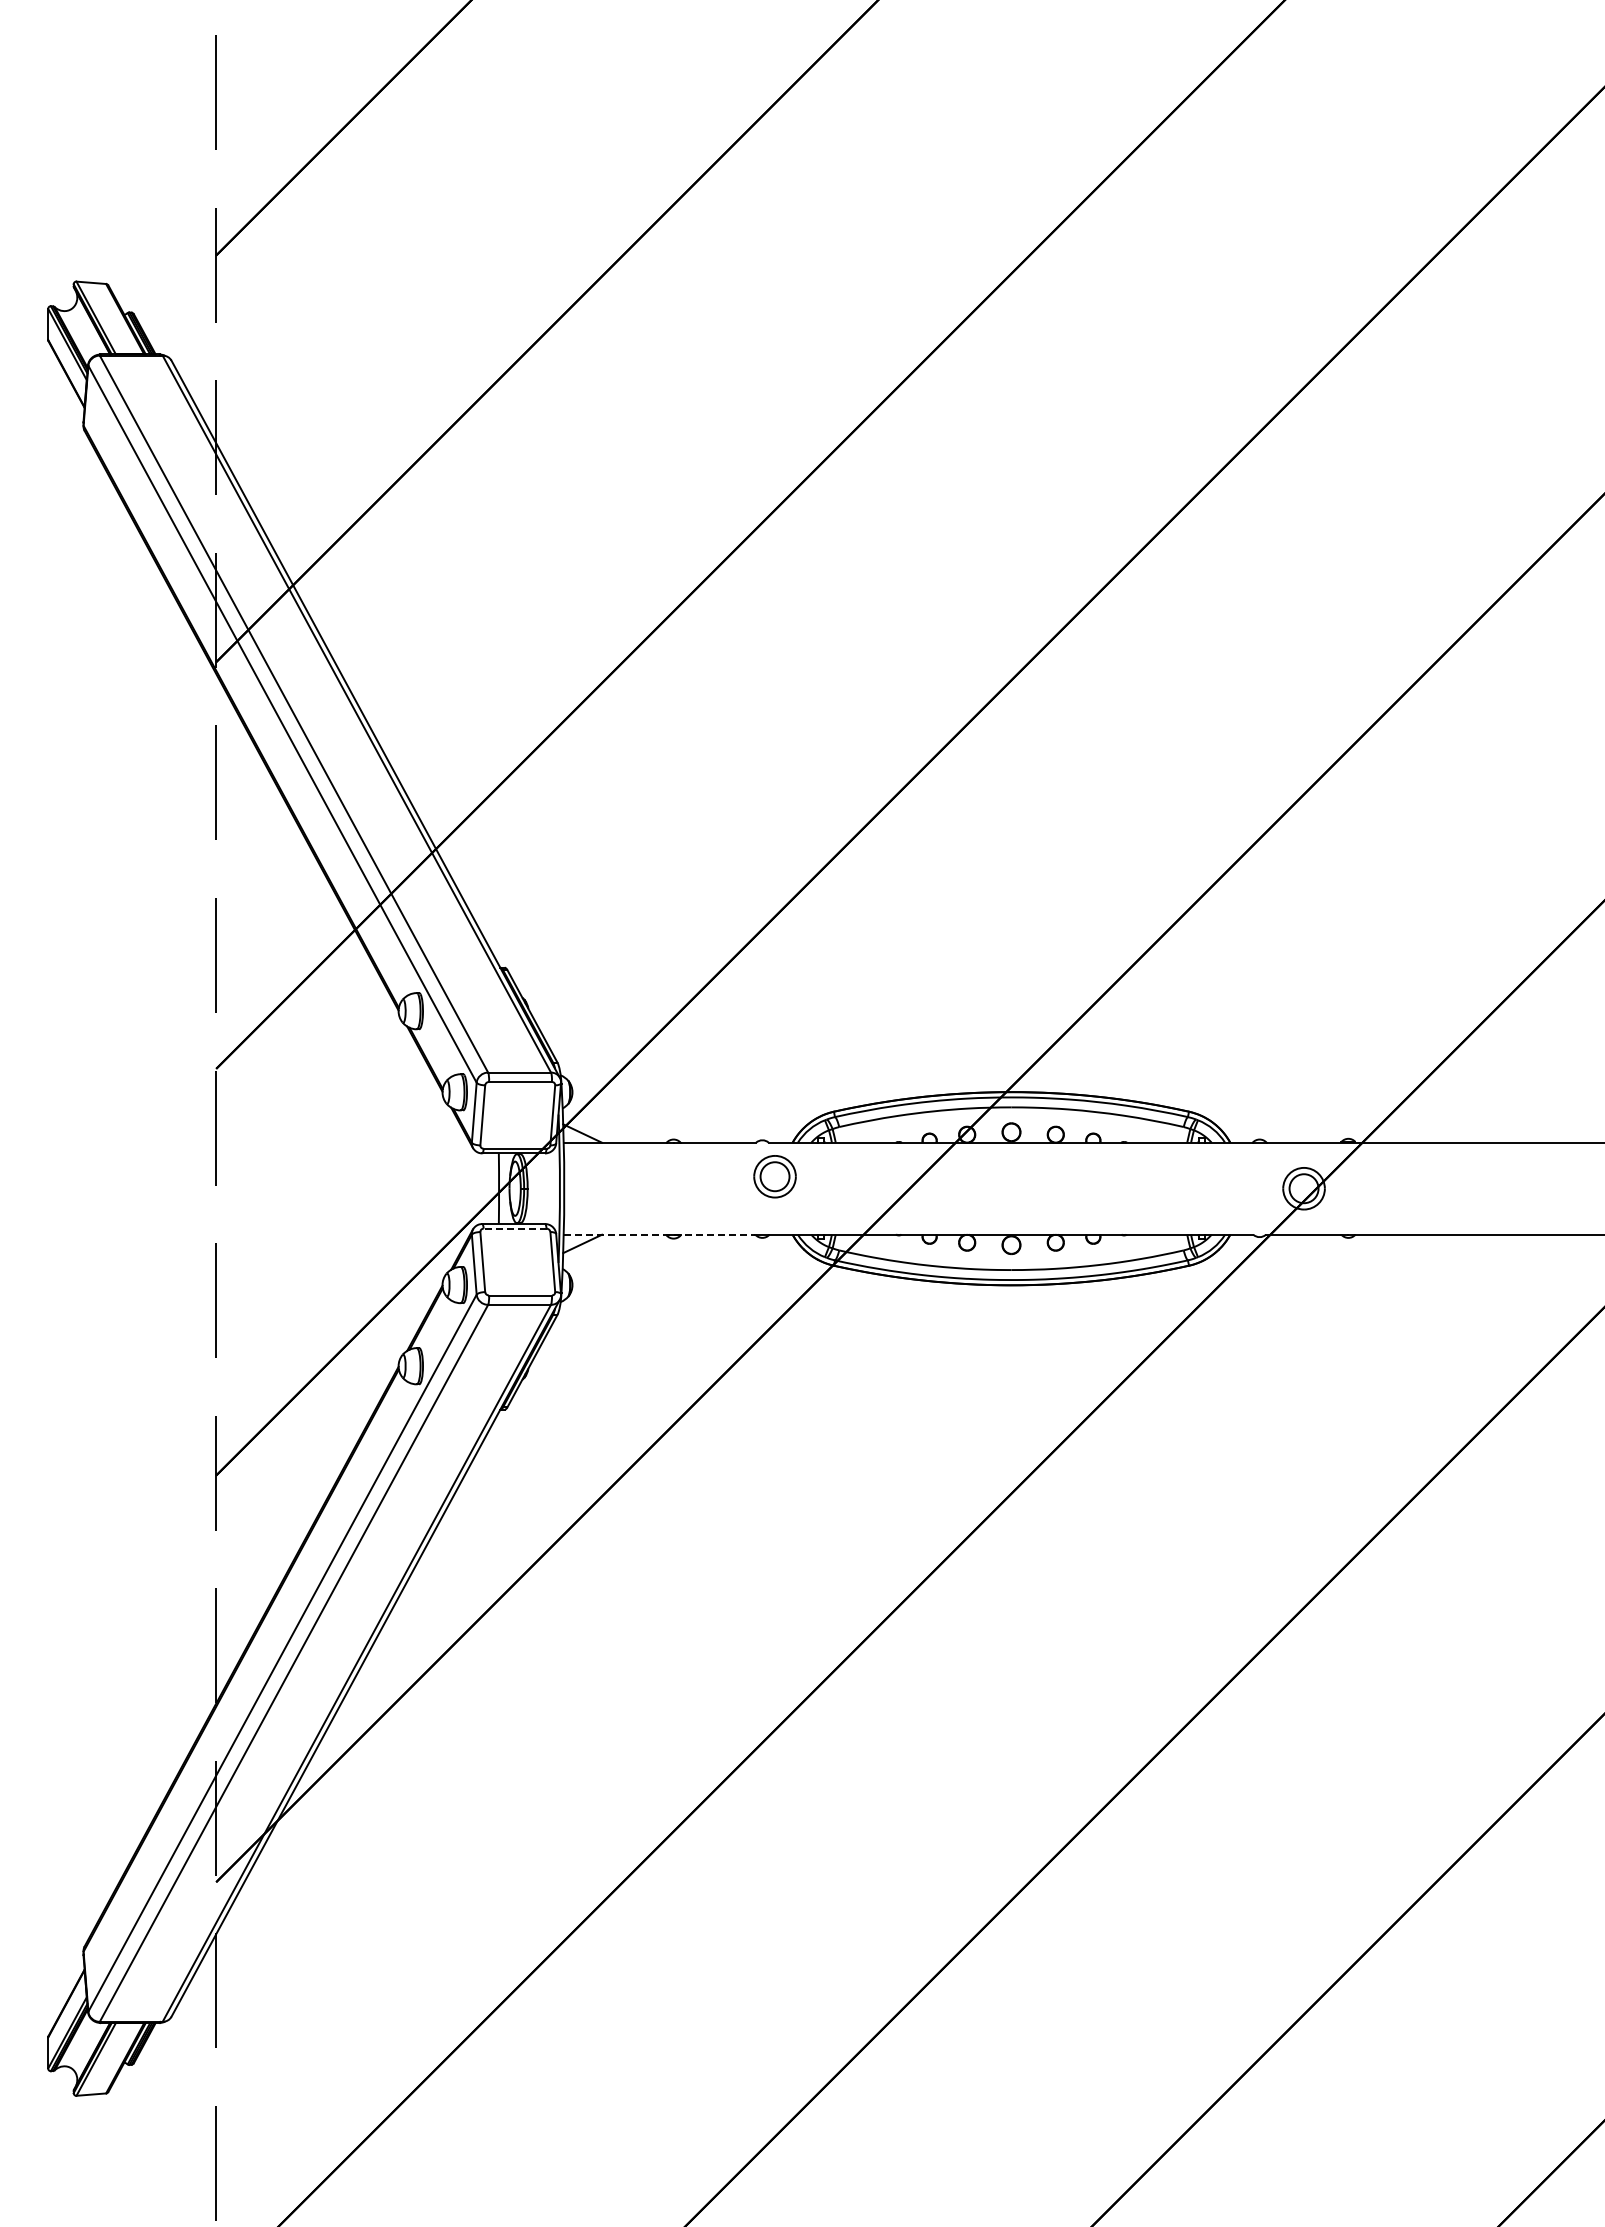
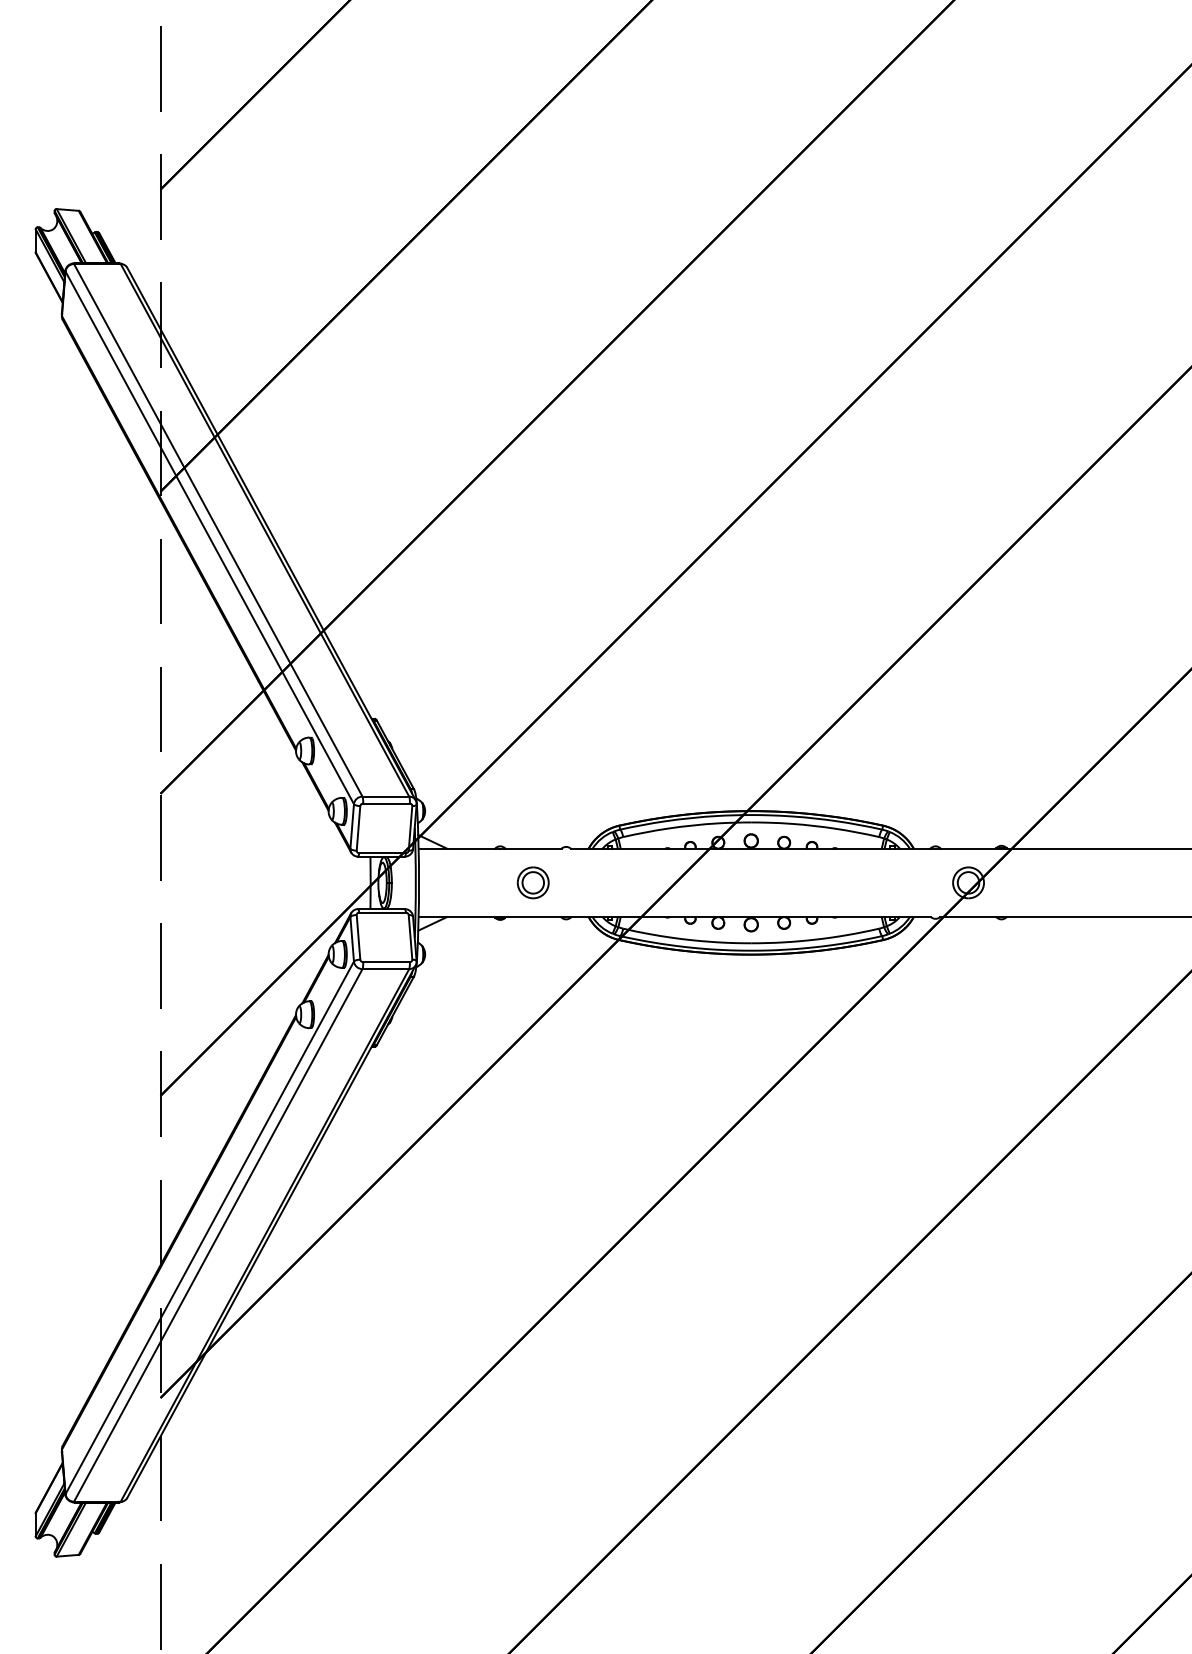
part: (774, 1176) -> (532, 882), moved
line: (514, 1228) -> (382, 912), dashed -> solid
line: (659, 1234) -> (489, 916), dashed -> solid

